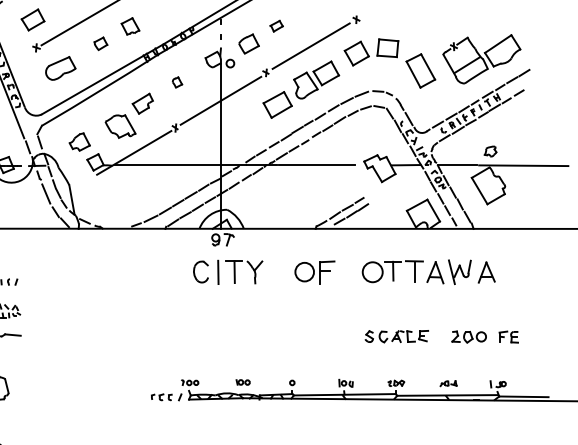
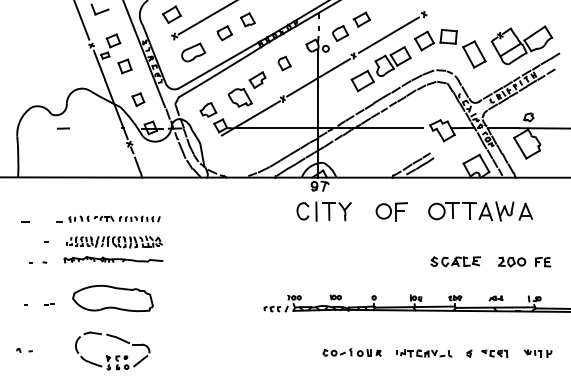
part: (276, 26) -> (361, 19), size x1.67
part: (100, 43) -> (224, 33), size x1.43
part: (177, 82) -> (284, 63), size x1.67

